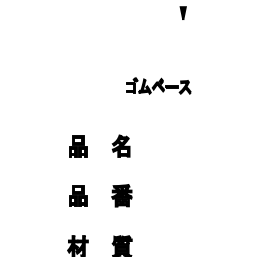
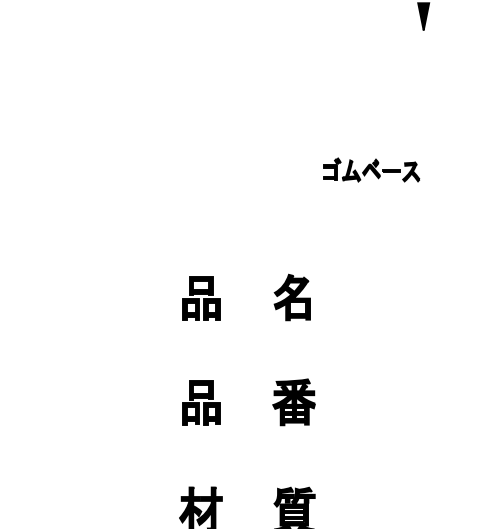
part: (158, 85) -> (371, 168), size x0.7

